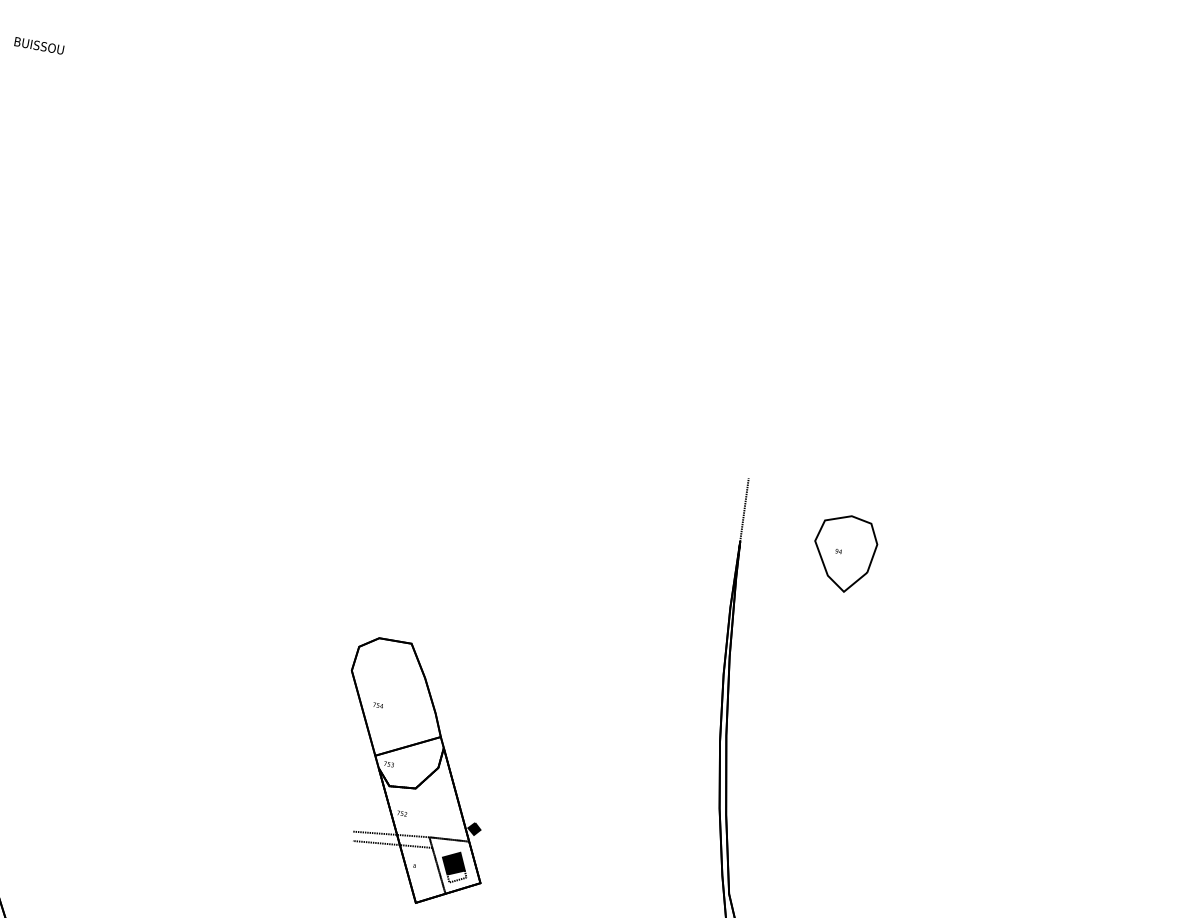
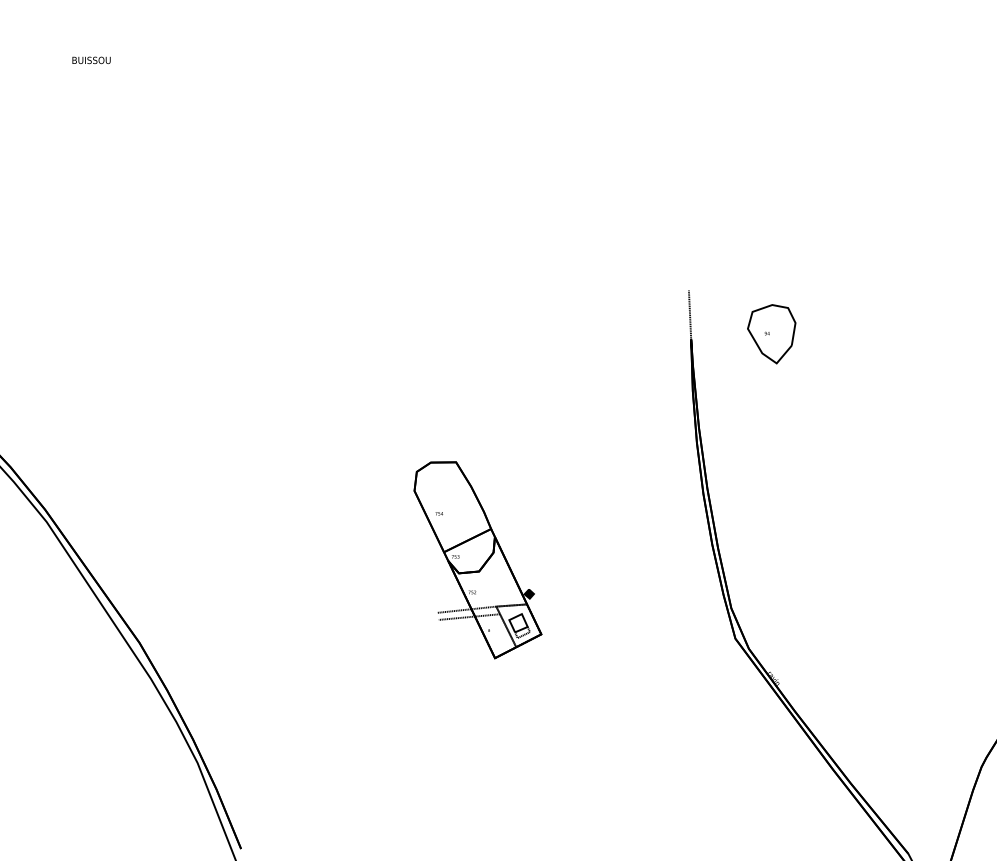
fill: (453, 864) -> (518, 623), removed

